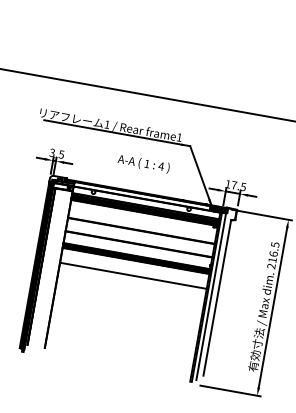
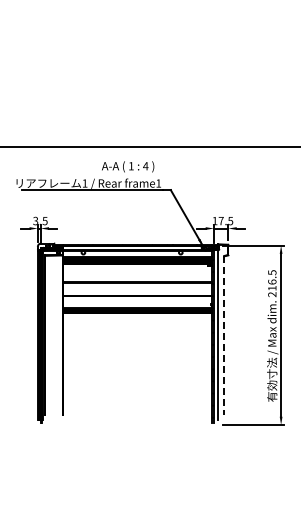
text: (144, 163) -> (128, 166), moved
line: (133, 276) -> (137, 328), removed
line: (217, 298) -> (224, 335), solid -> dashed

